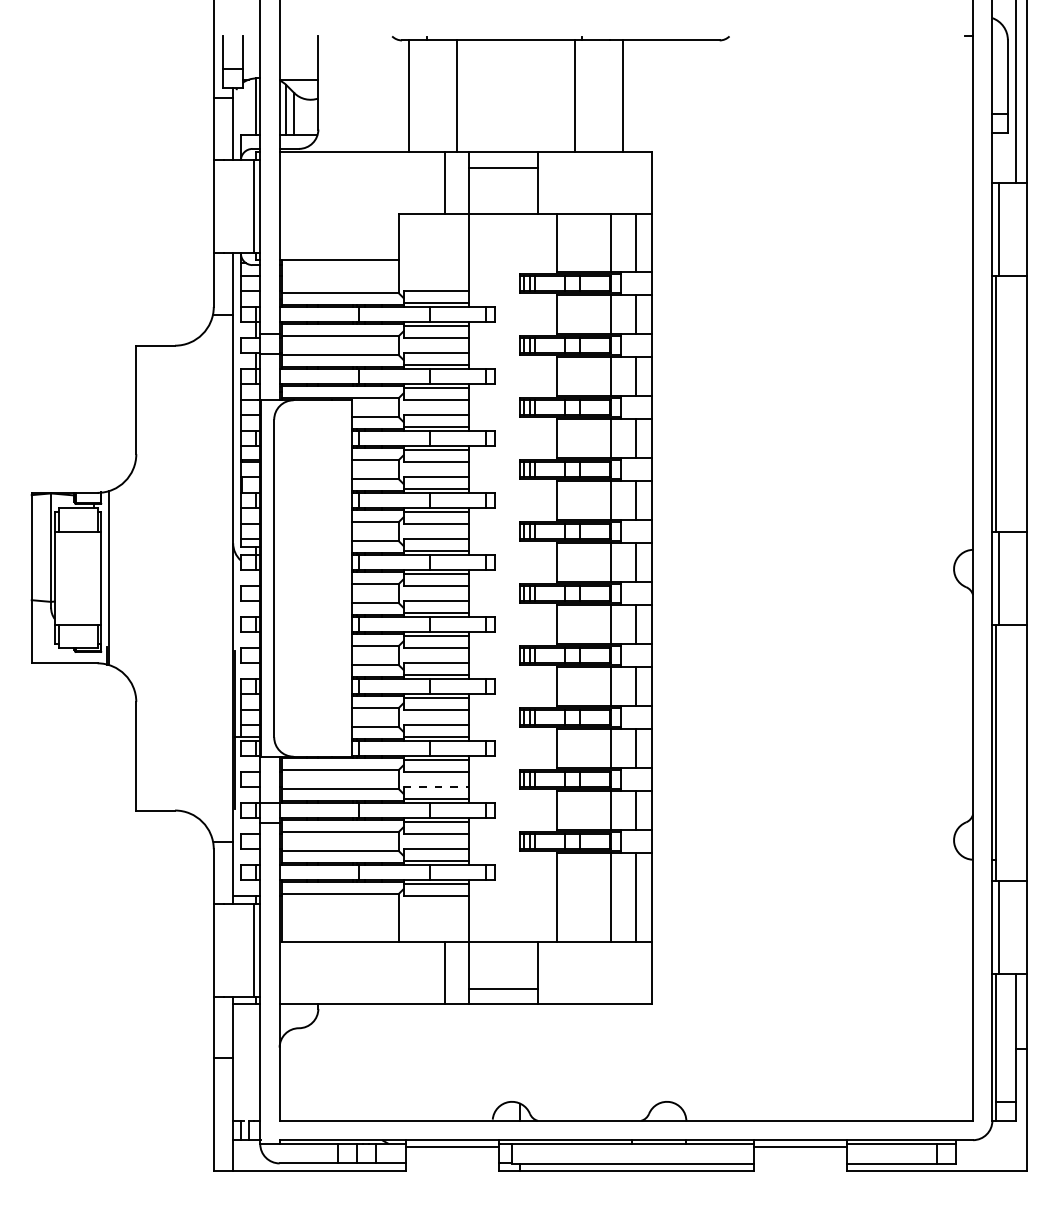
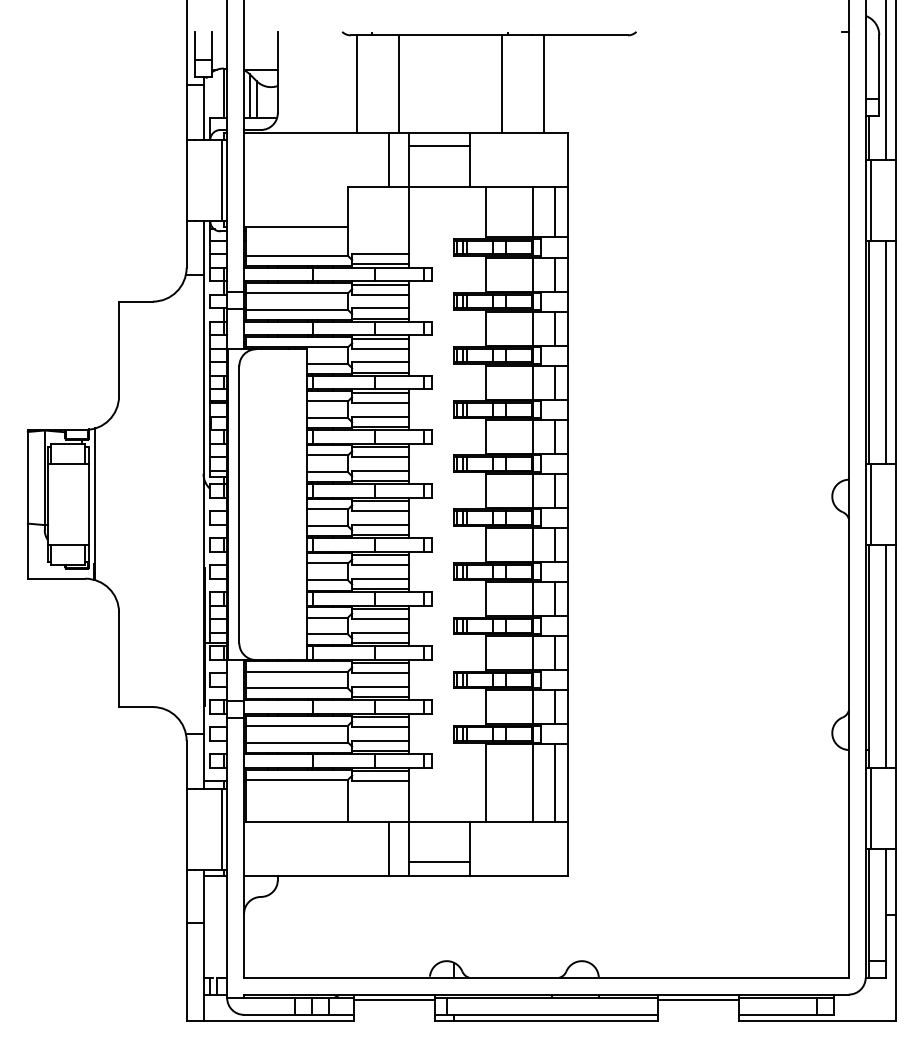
line: (996, 158) -> (869, 138), added
line: (1015, 404) -> (885, 352), added
line: (1015, 752) -> (885, 656), added
line: (436, 787) -> (380, 686), dashed -> solid

